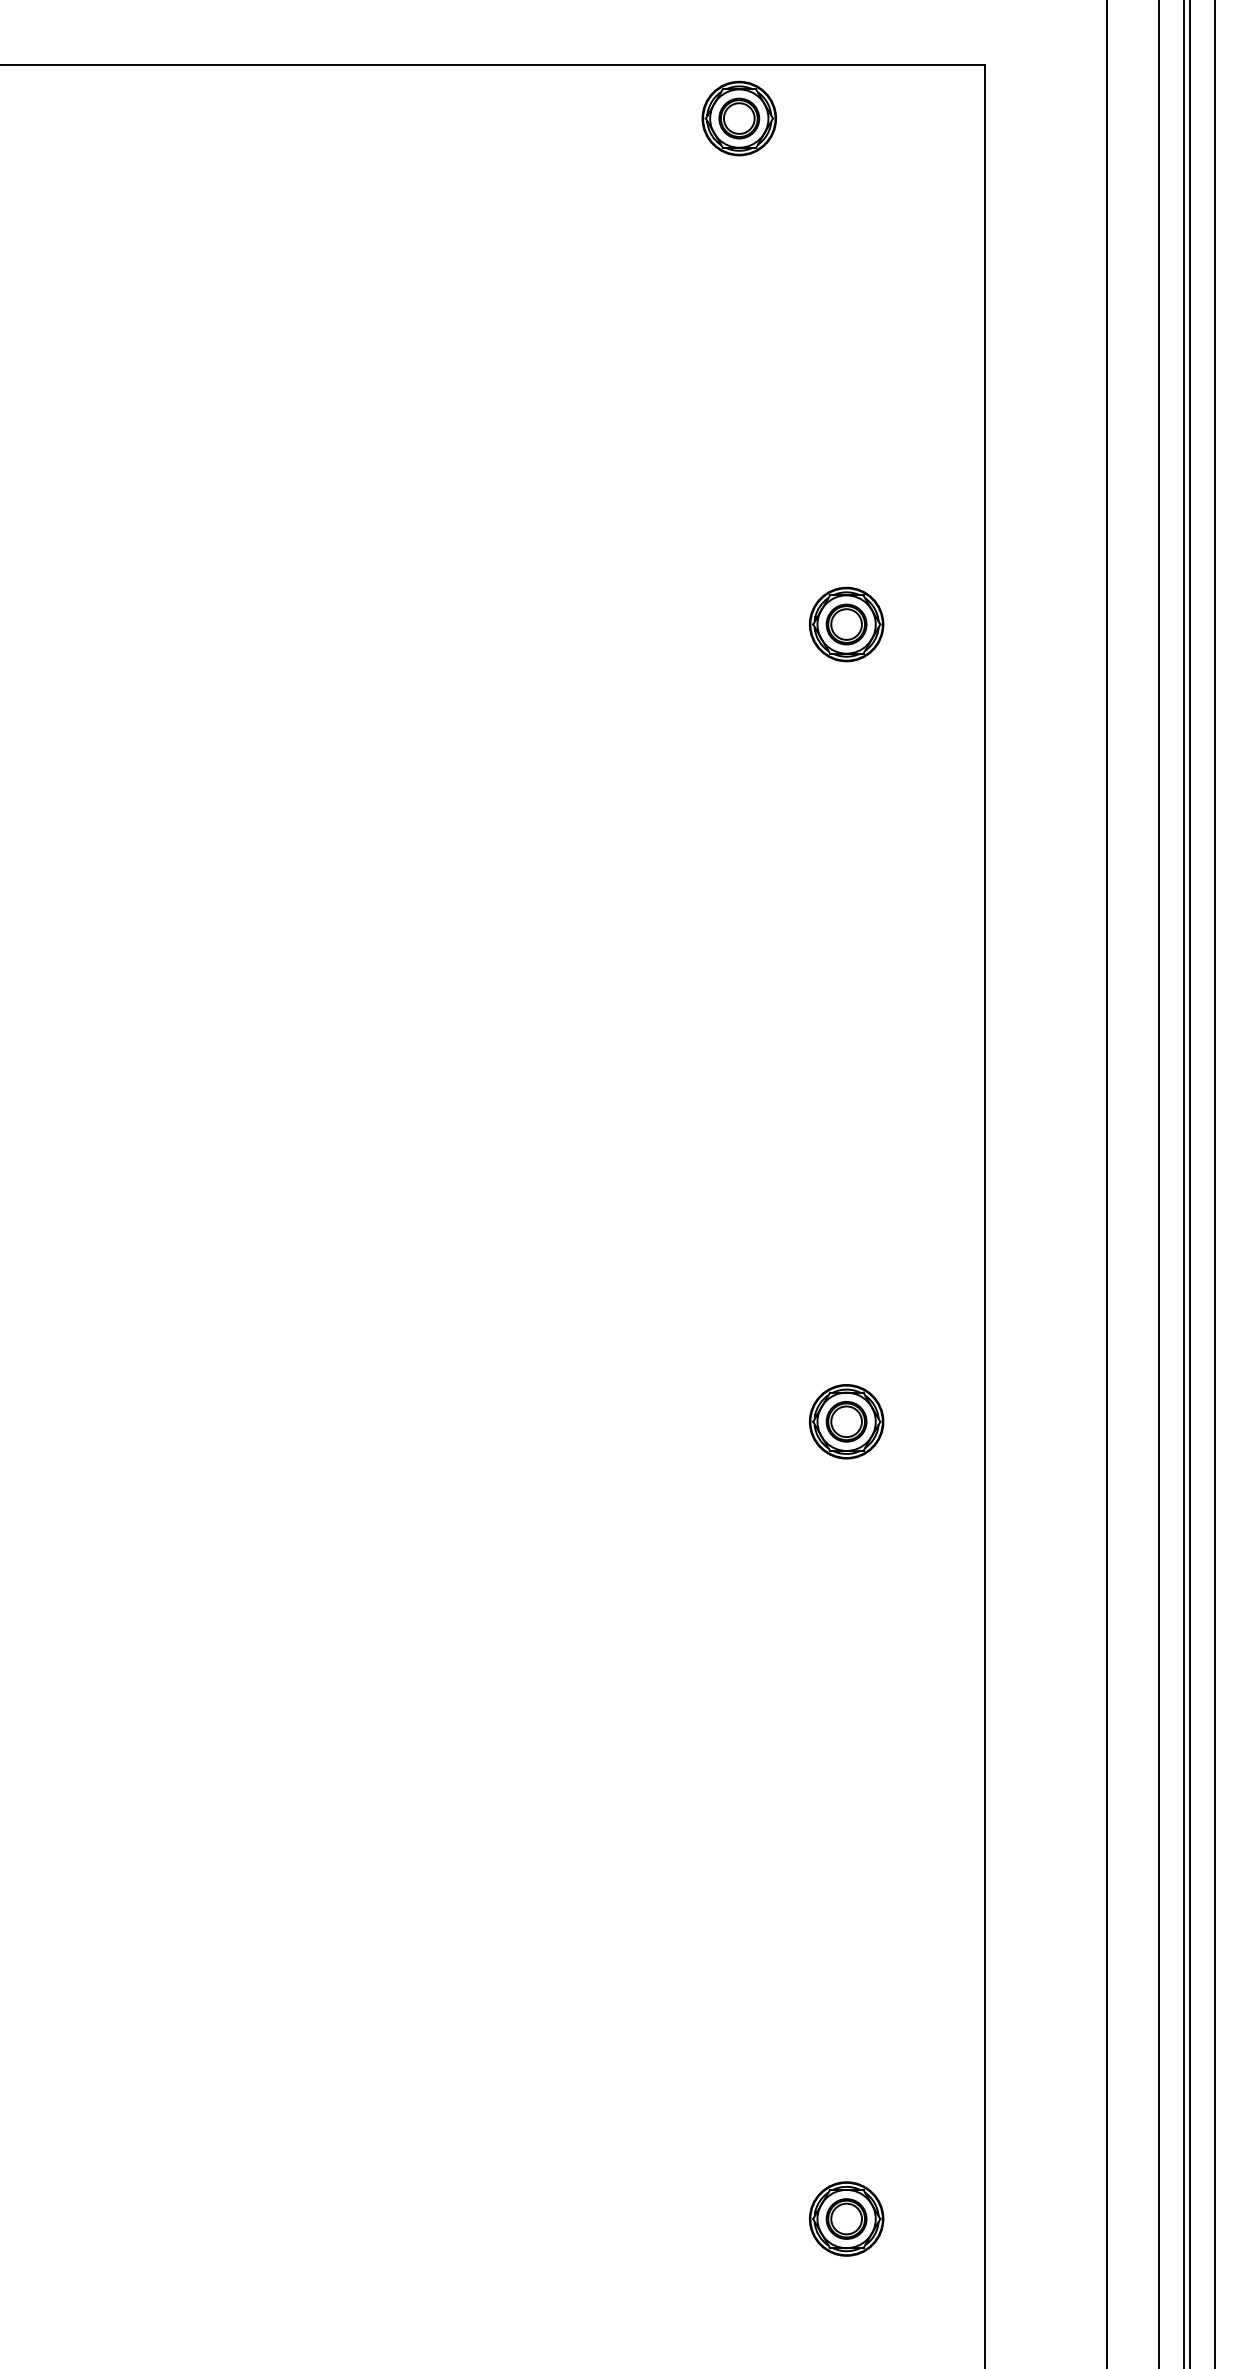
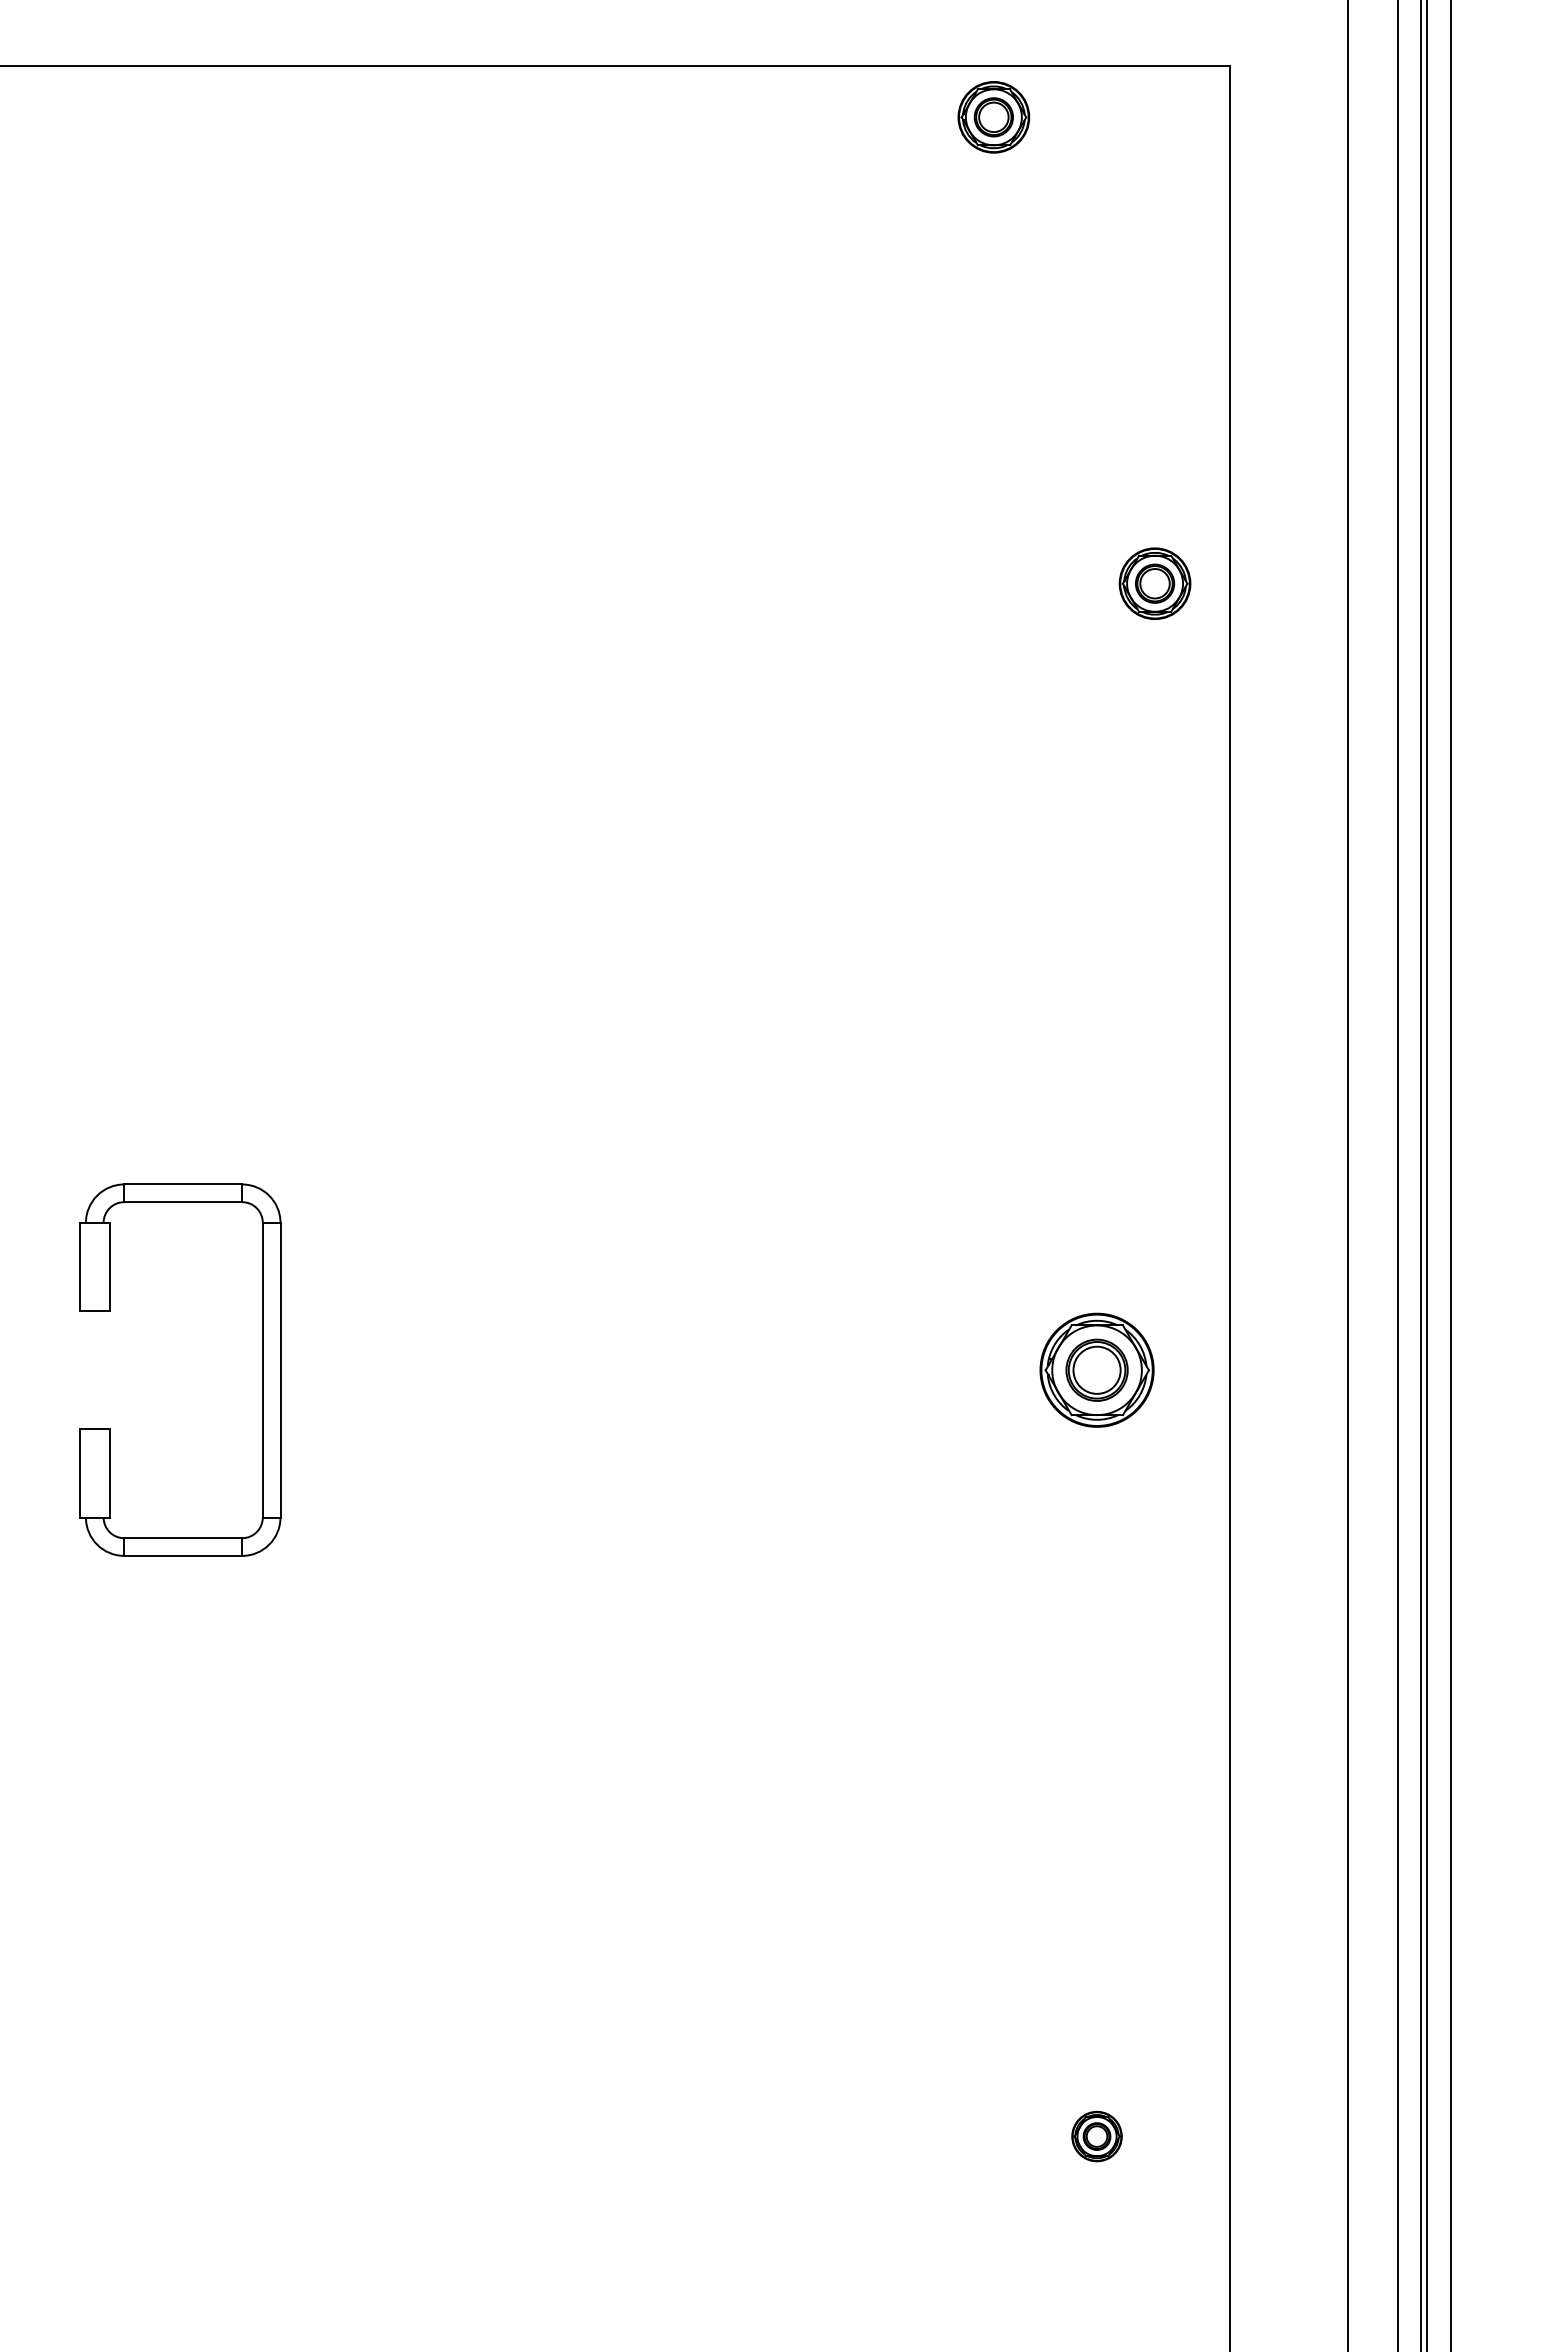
part: (846, 624) -> (1154, 583), moved
part: (846, 1421) -> (1096, 1369), size x1.6
part: (846, 2218) -> (1096, 2136), size x0.7

